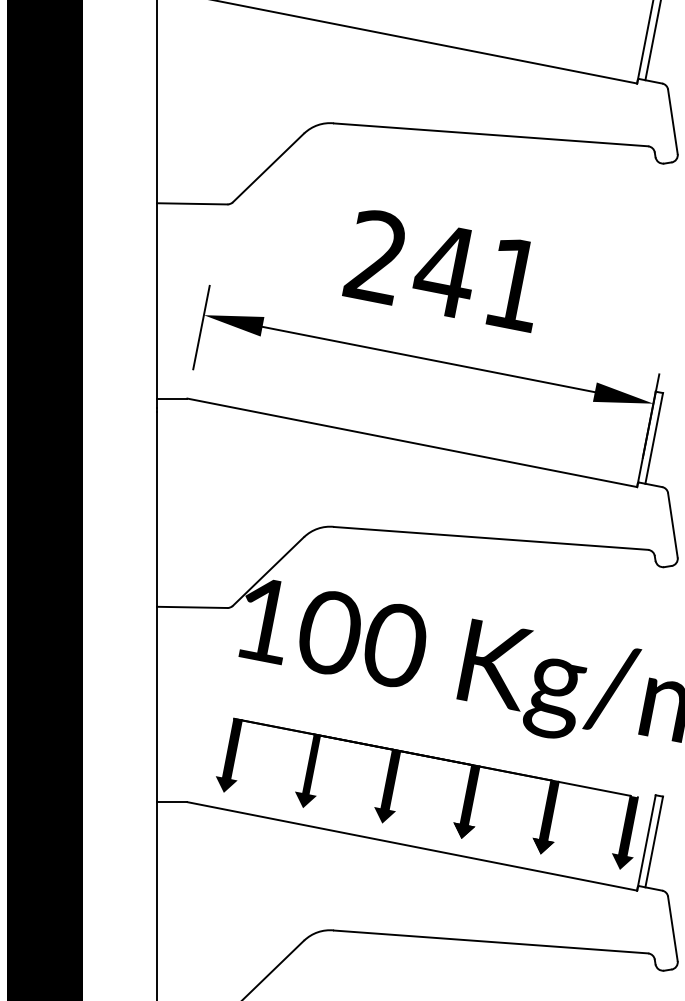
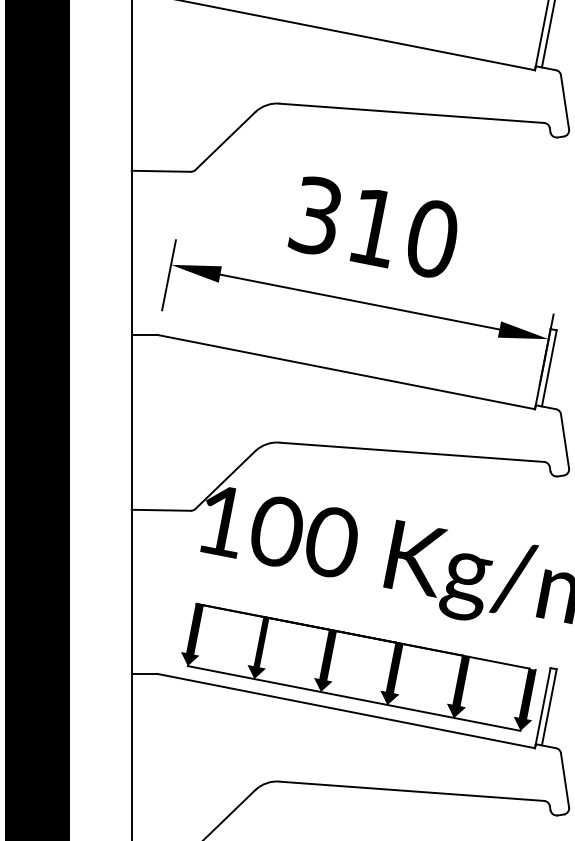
text: (443, 271) -> (372, 228), 241 -> 310
line: (421, 831) -> (353, 698), added

